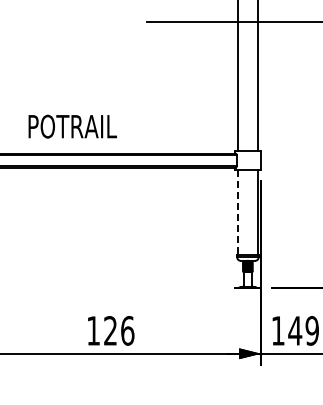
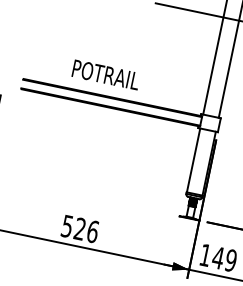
text: (72, 126) -> (106, 74), moved
line: (237, 212) -> (193, 160), dashed -> solid
text: (93, 330) -> (67, 226), 126 -> 526

